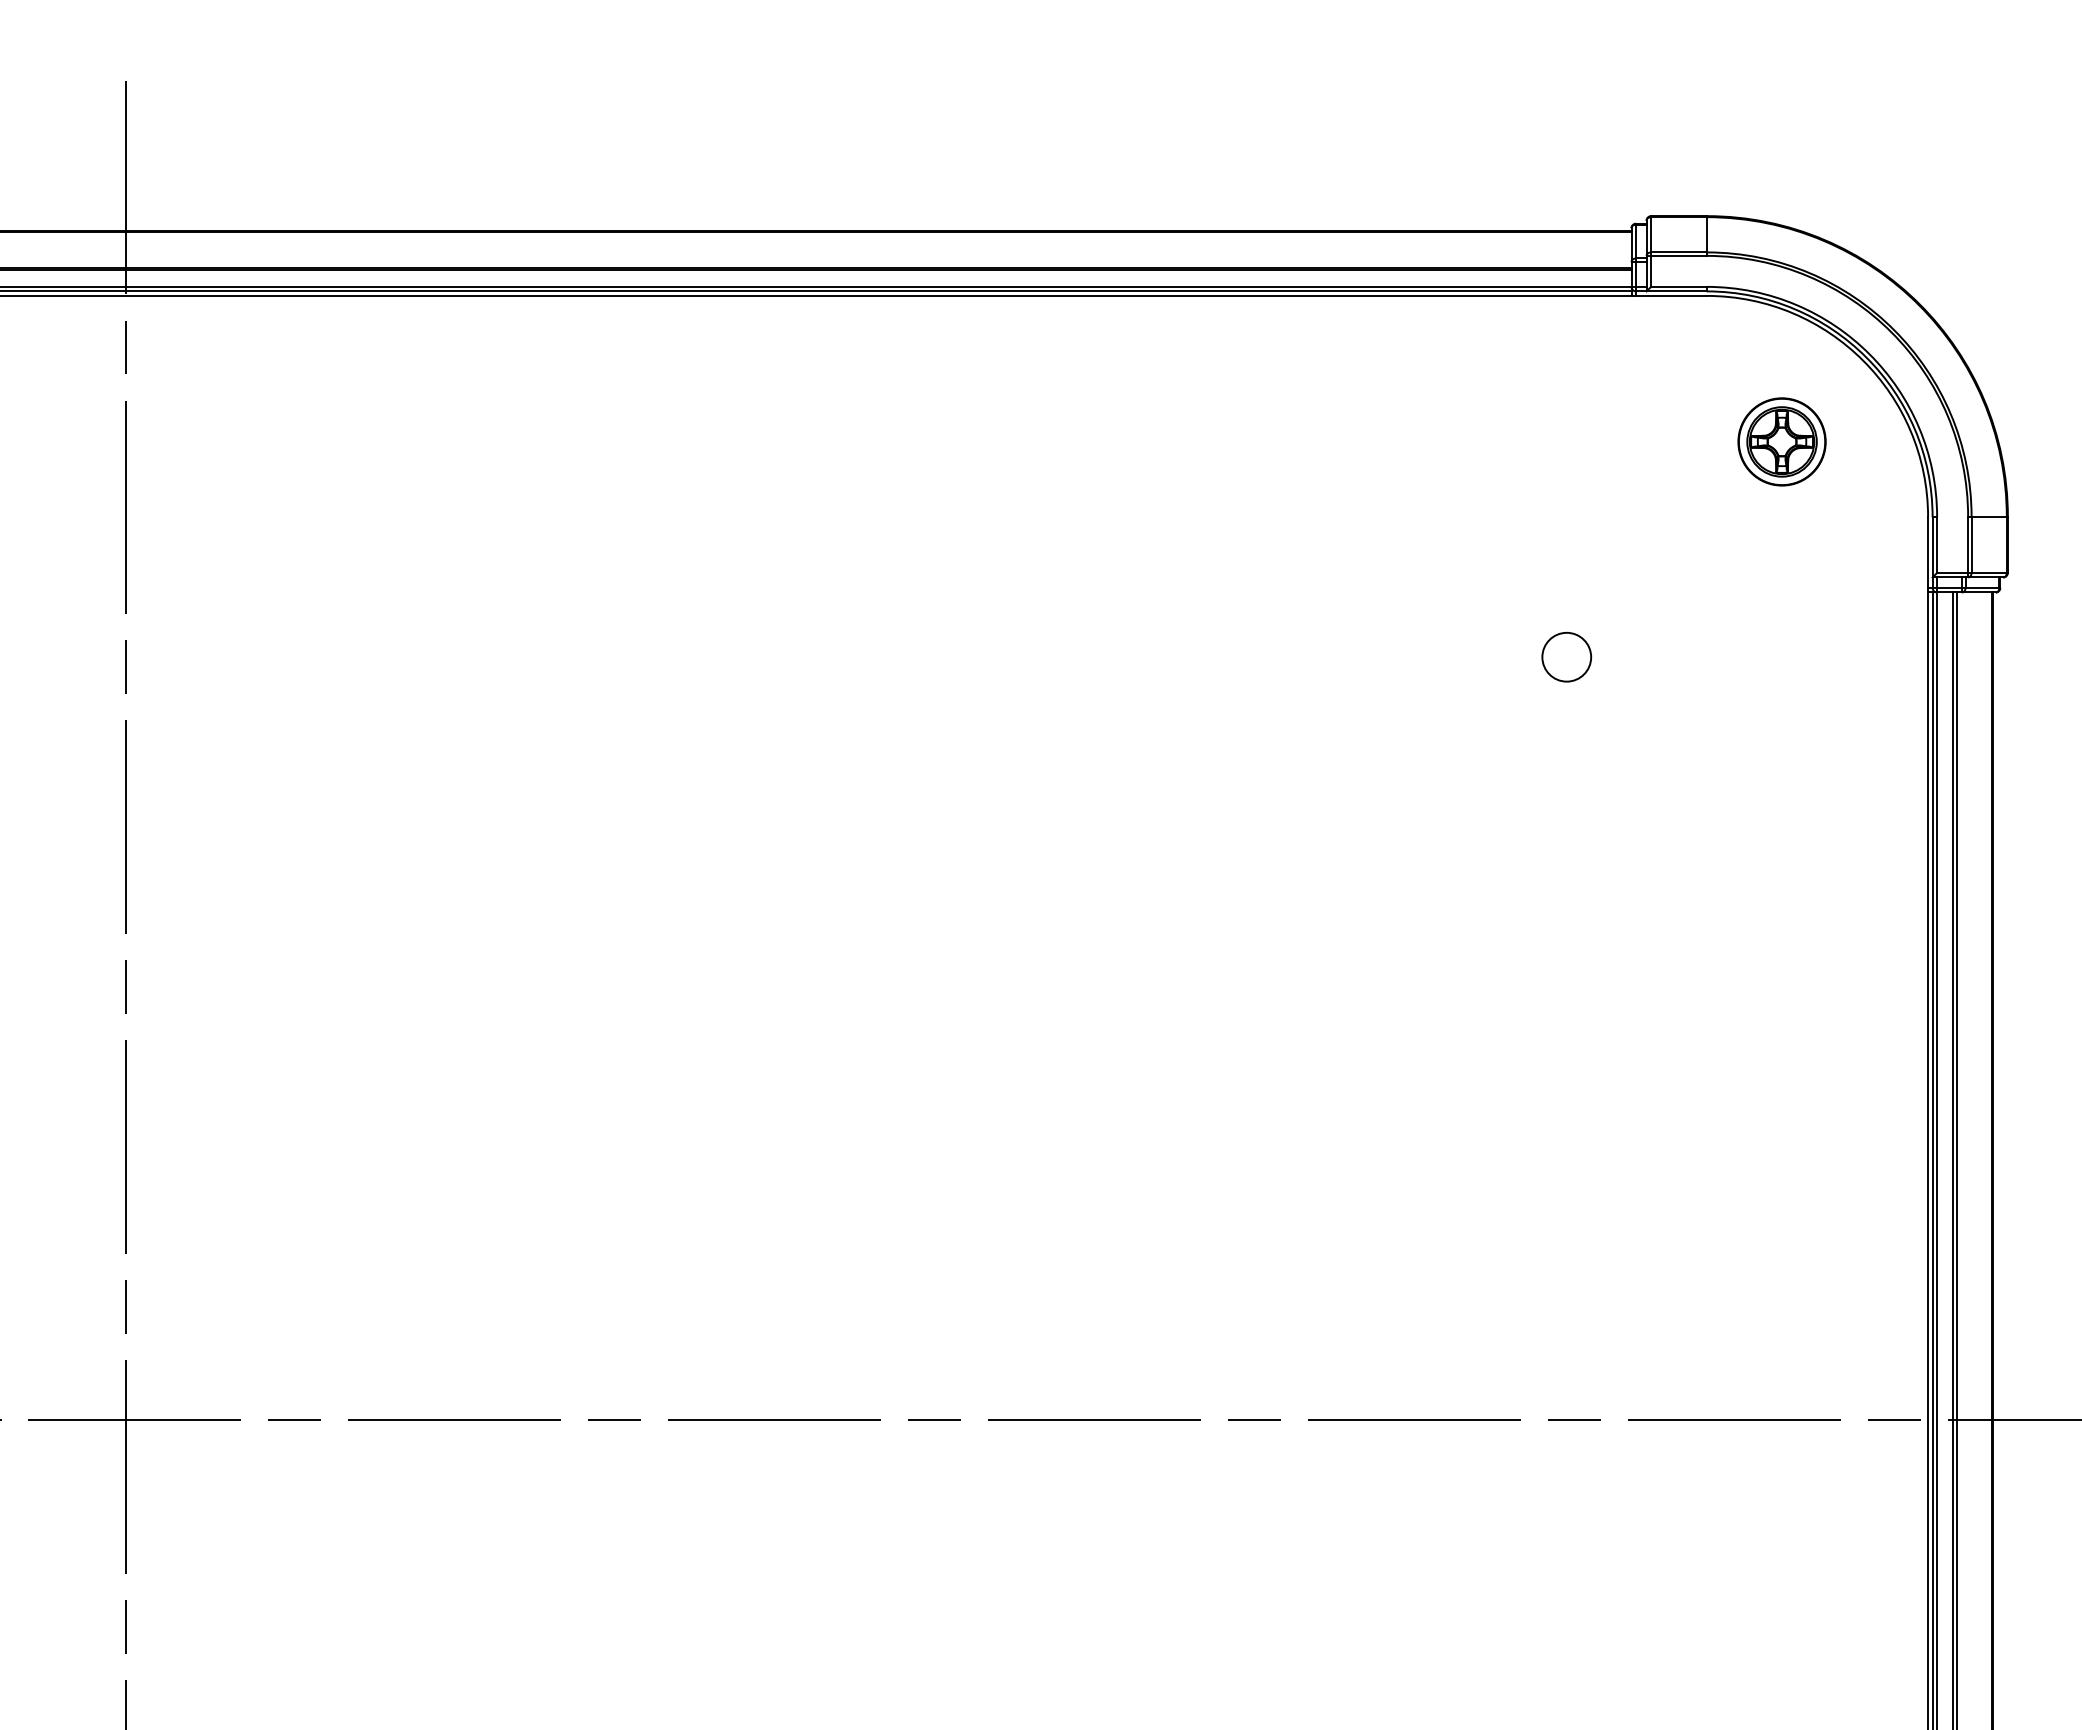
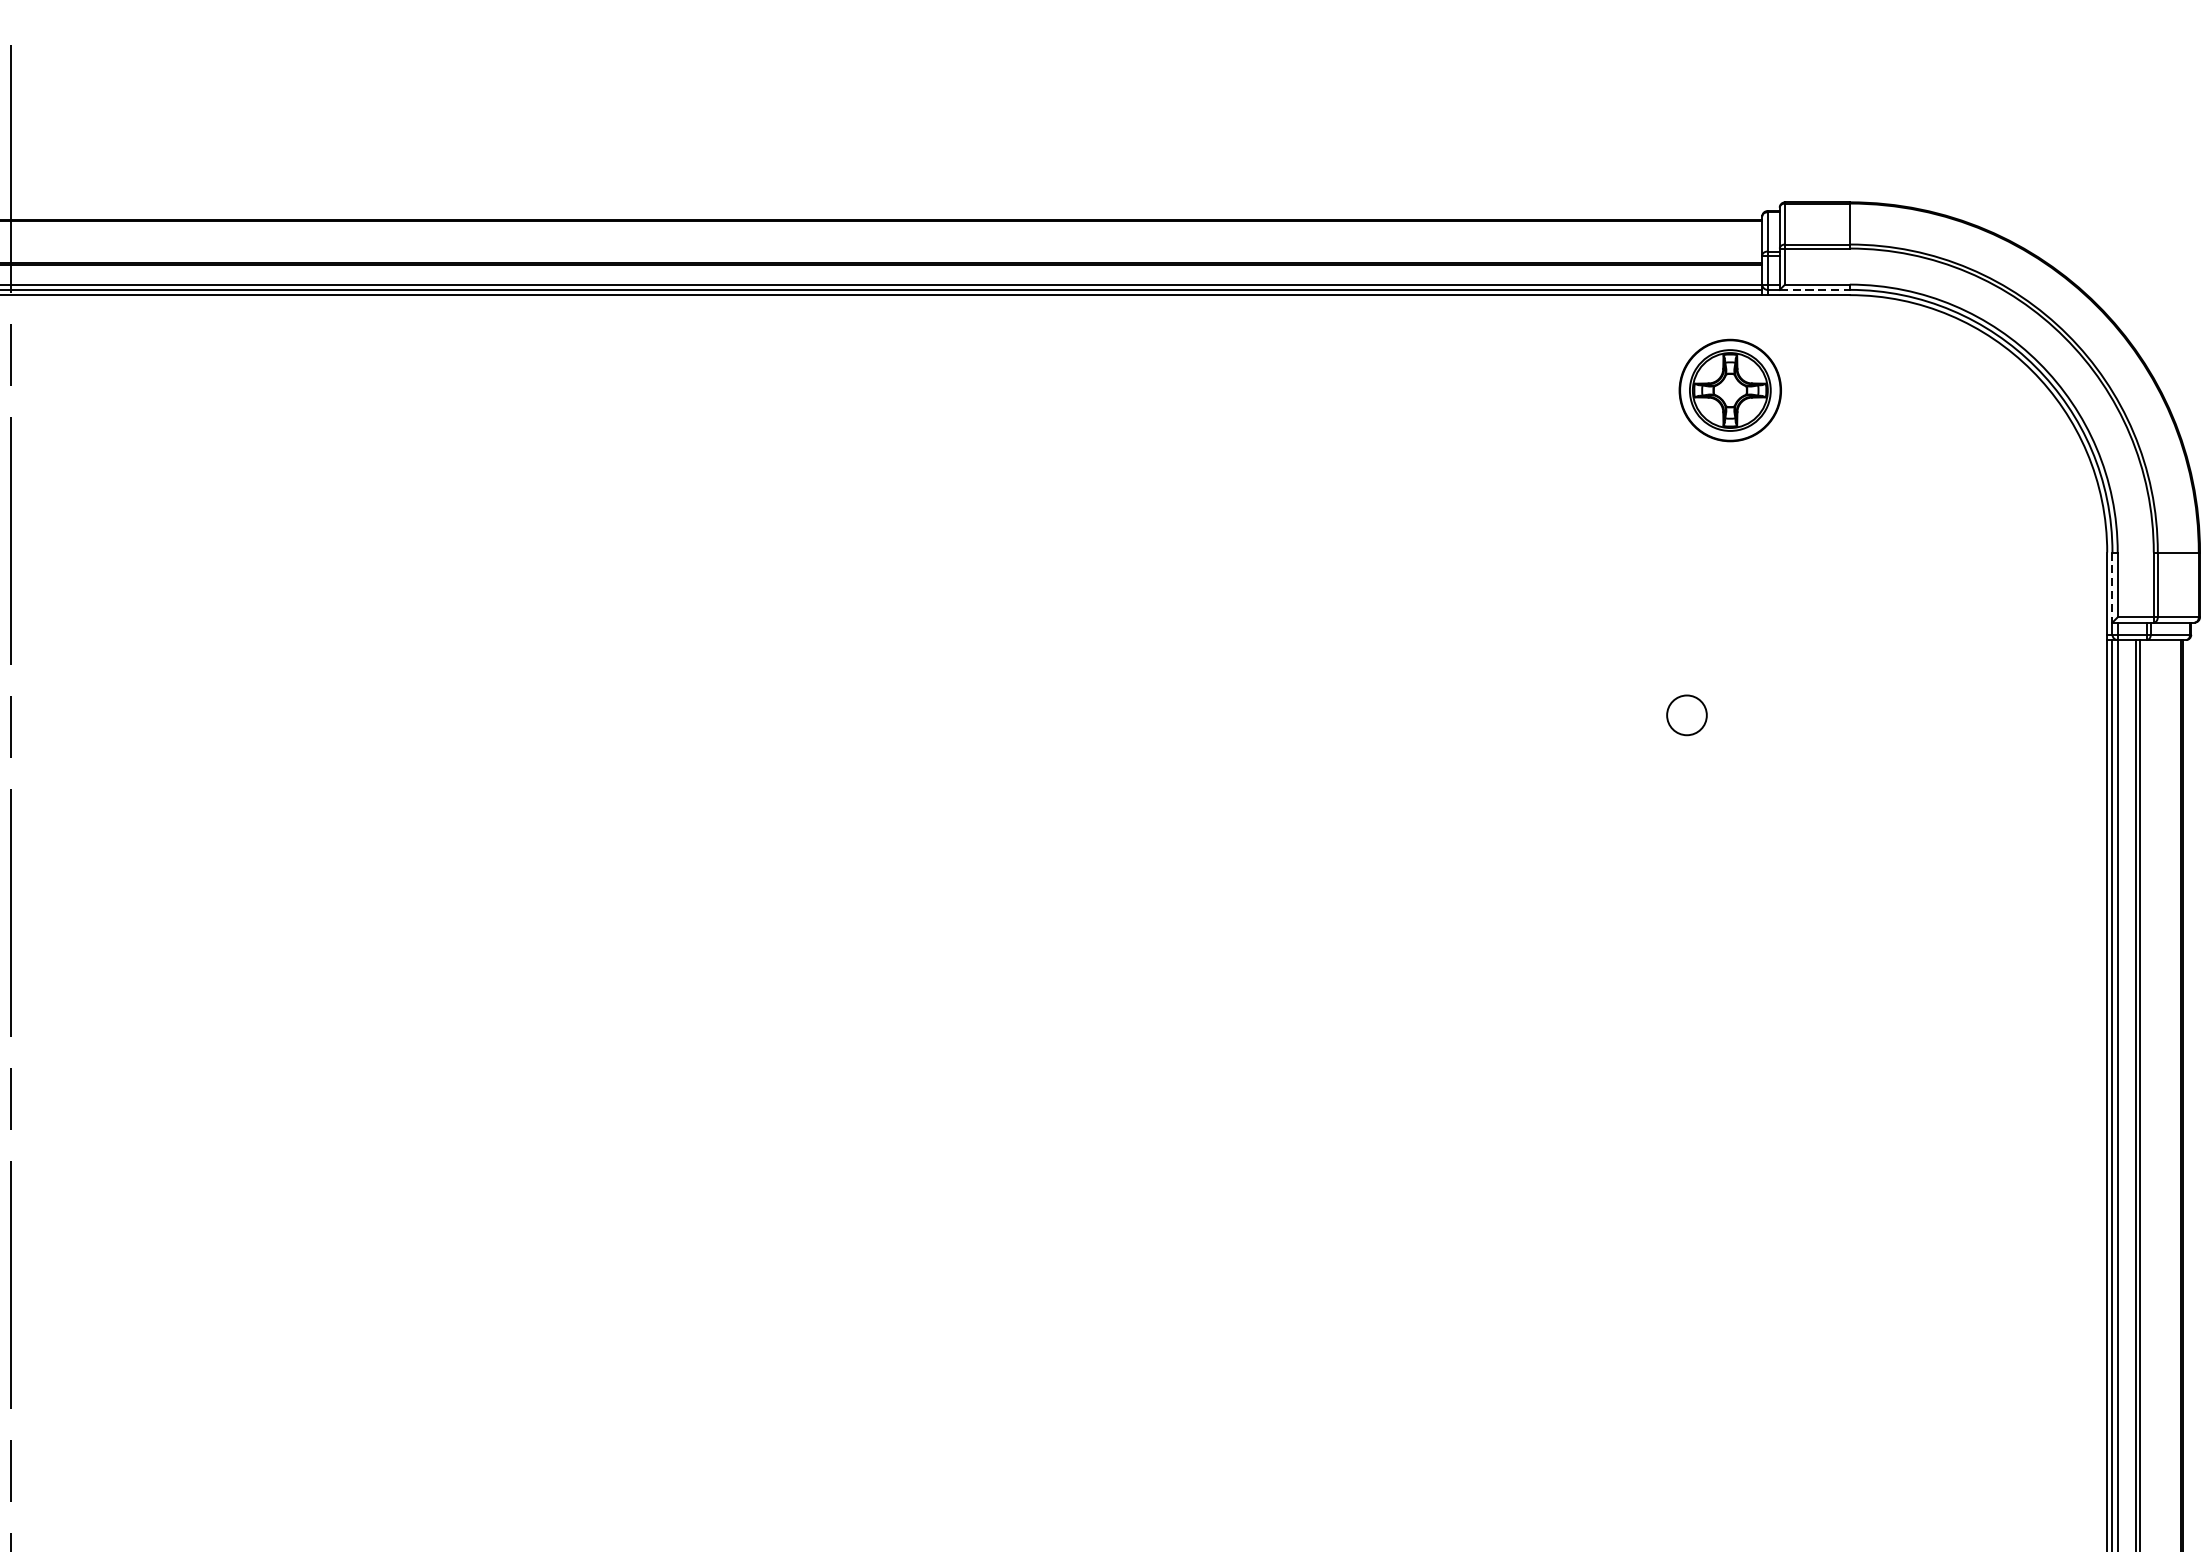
line: (1677, 291) -> (1815, 289), solid -> dashed
part: (1781, 441) -> (1729, 390), moved
line: (1932, 547) -> (2112, 587), solid -> dashed
circle: (1566, 656) -> (1686, 714), size x0.7

